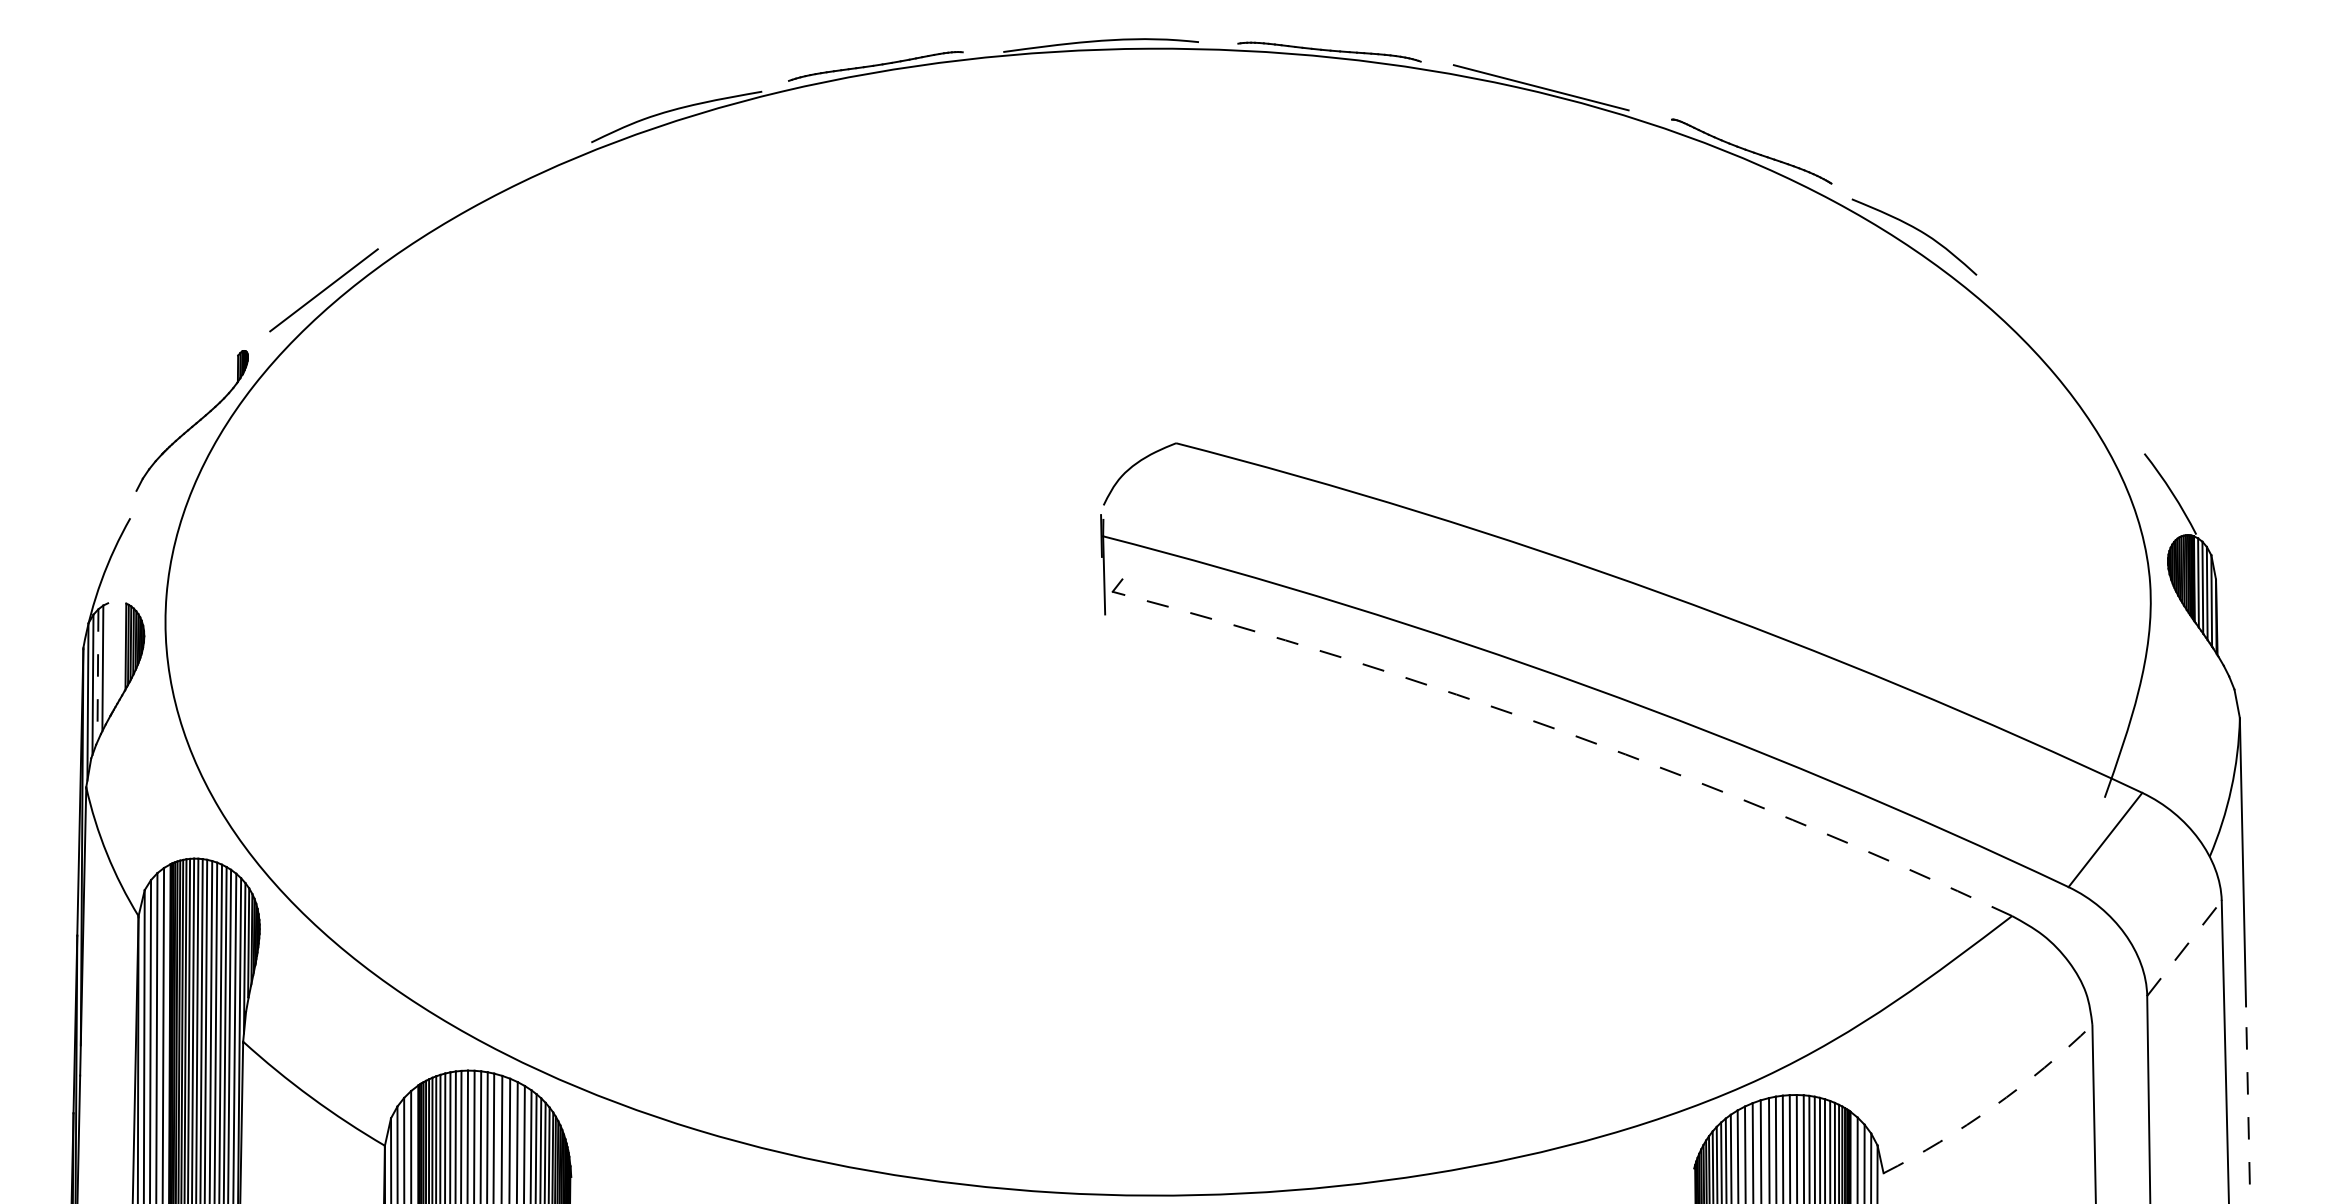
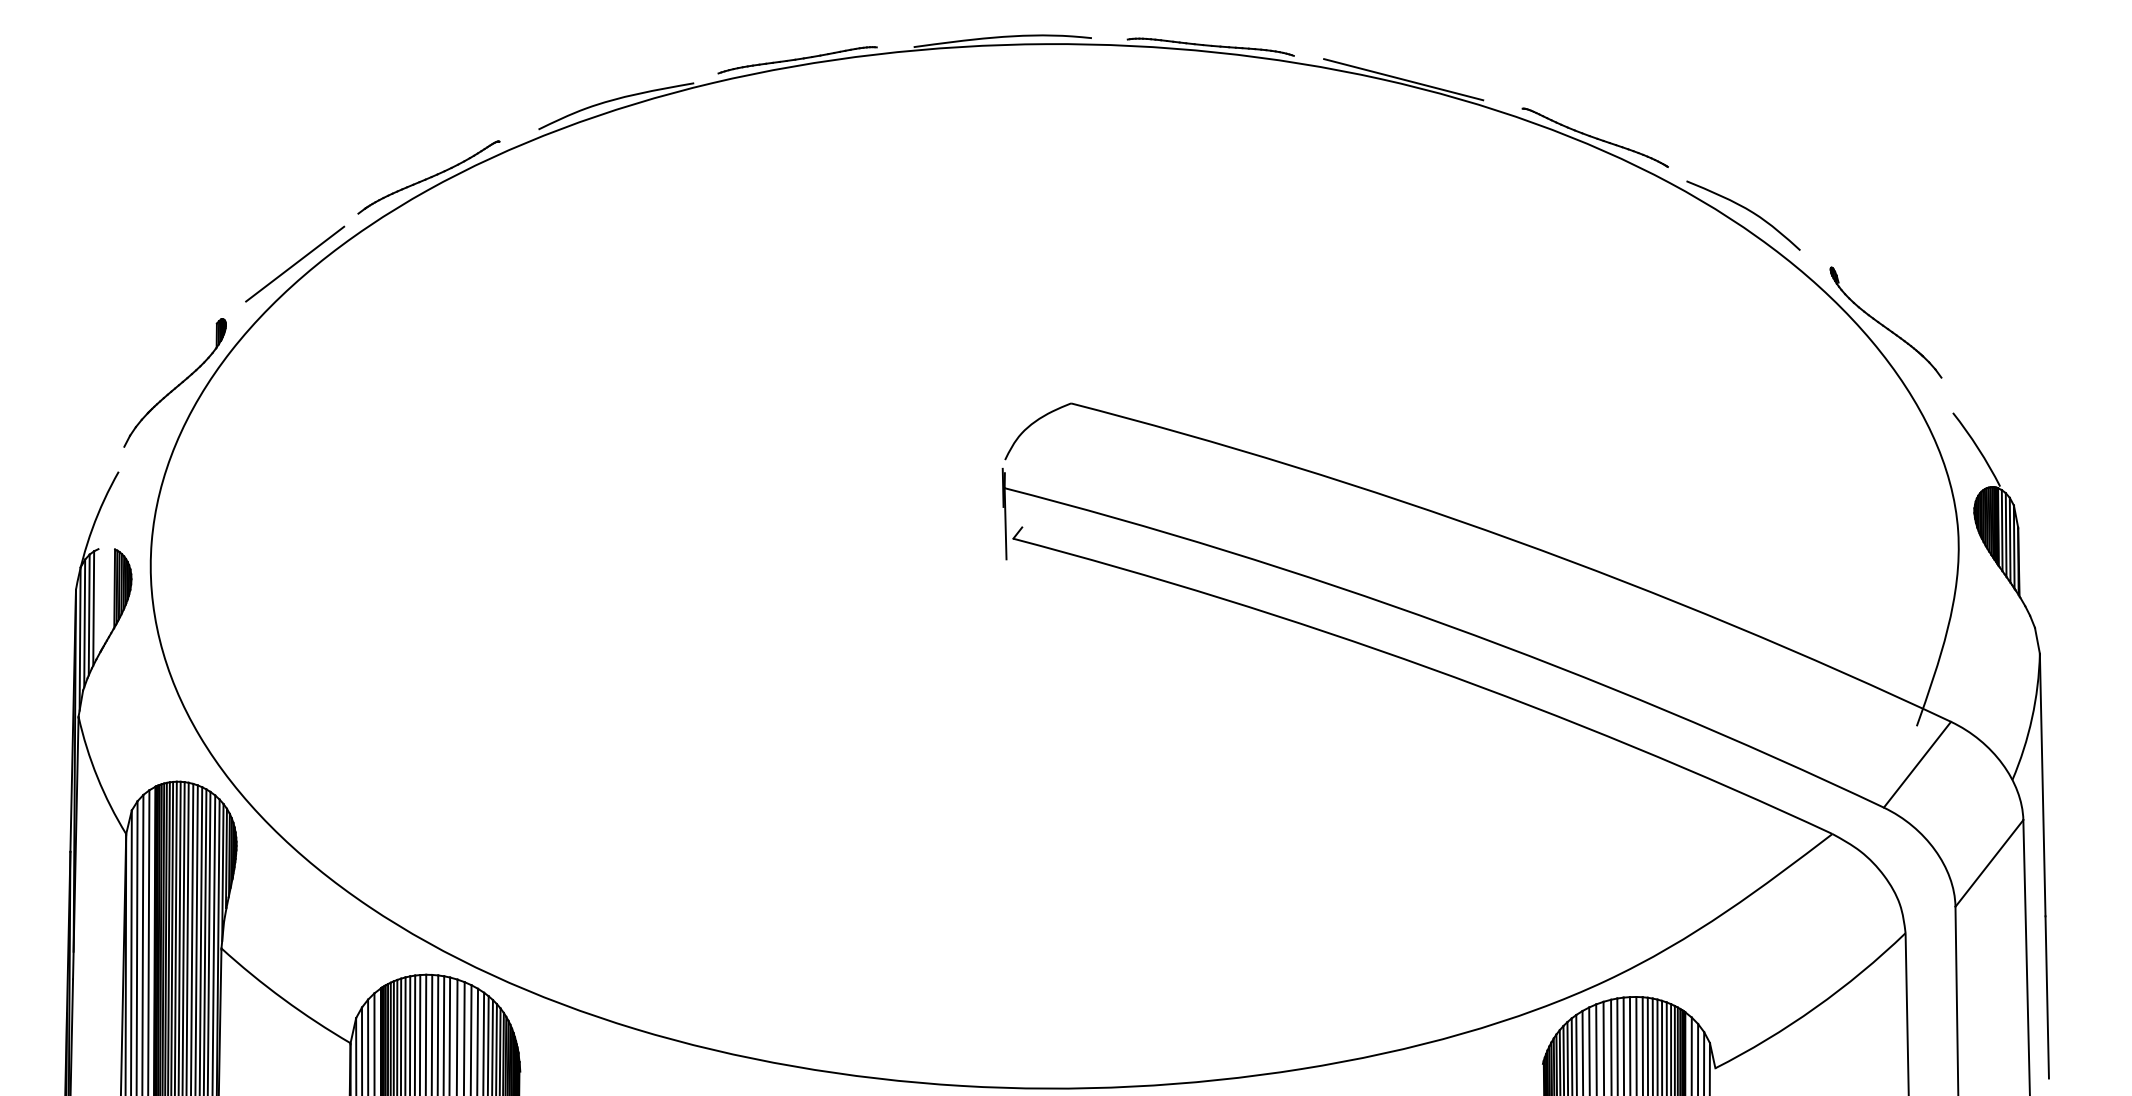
part: (470, 194) -> (428, 176), added
part: (2070, 354) -> (1885, 322), added
line: (97, 676) -> (88, 615), dashed -> solid
arc: (1569, 733) -> (1429, 667), dashed -> solid
line: (2184, 948) -> (1989, 863), dashed -> solid
line: (2247, 1094) -> (2046, 996), dashed -> solid
arc: (1993, 1106) -> (1815, 1007), dashed -> solid

